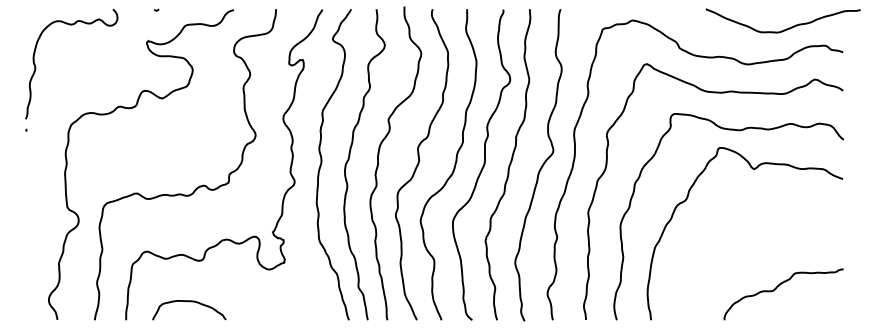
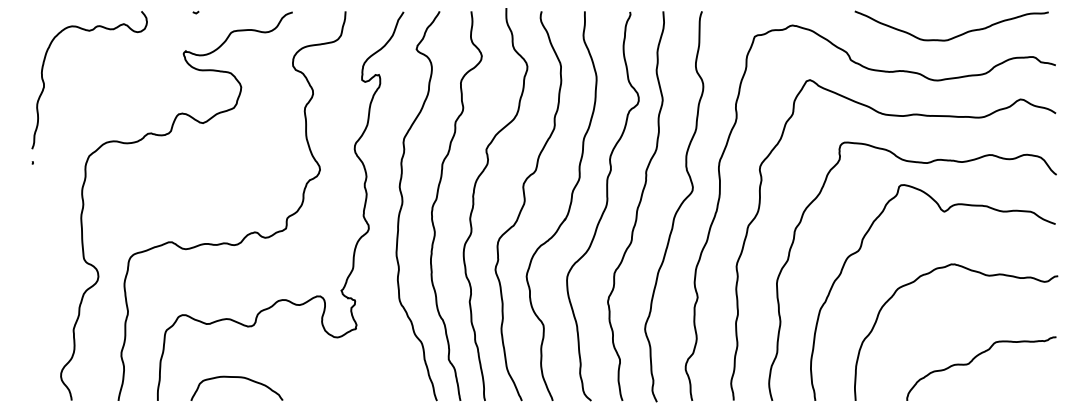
curve: (786, 28) -> (956, 35), moved
curve: (778, 217) -> (974, 272), added

